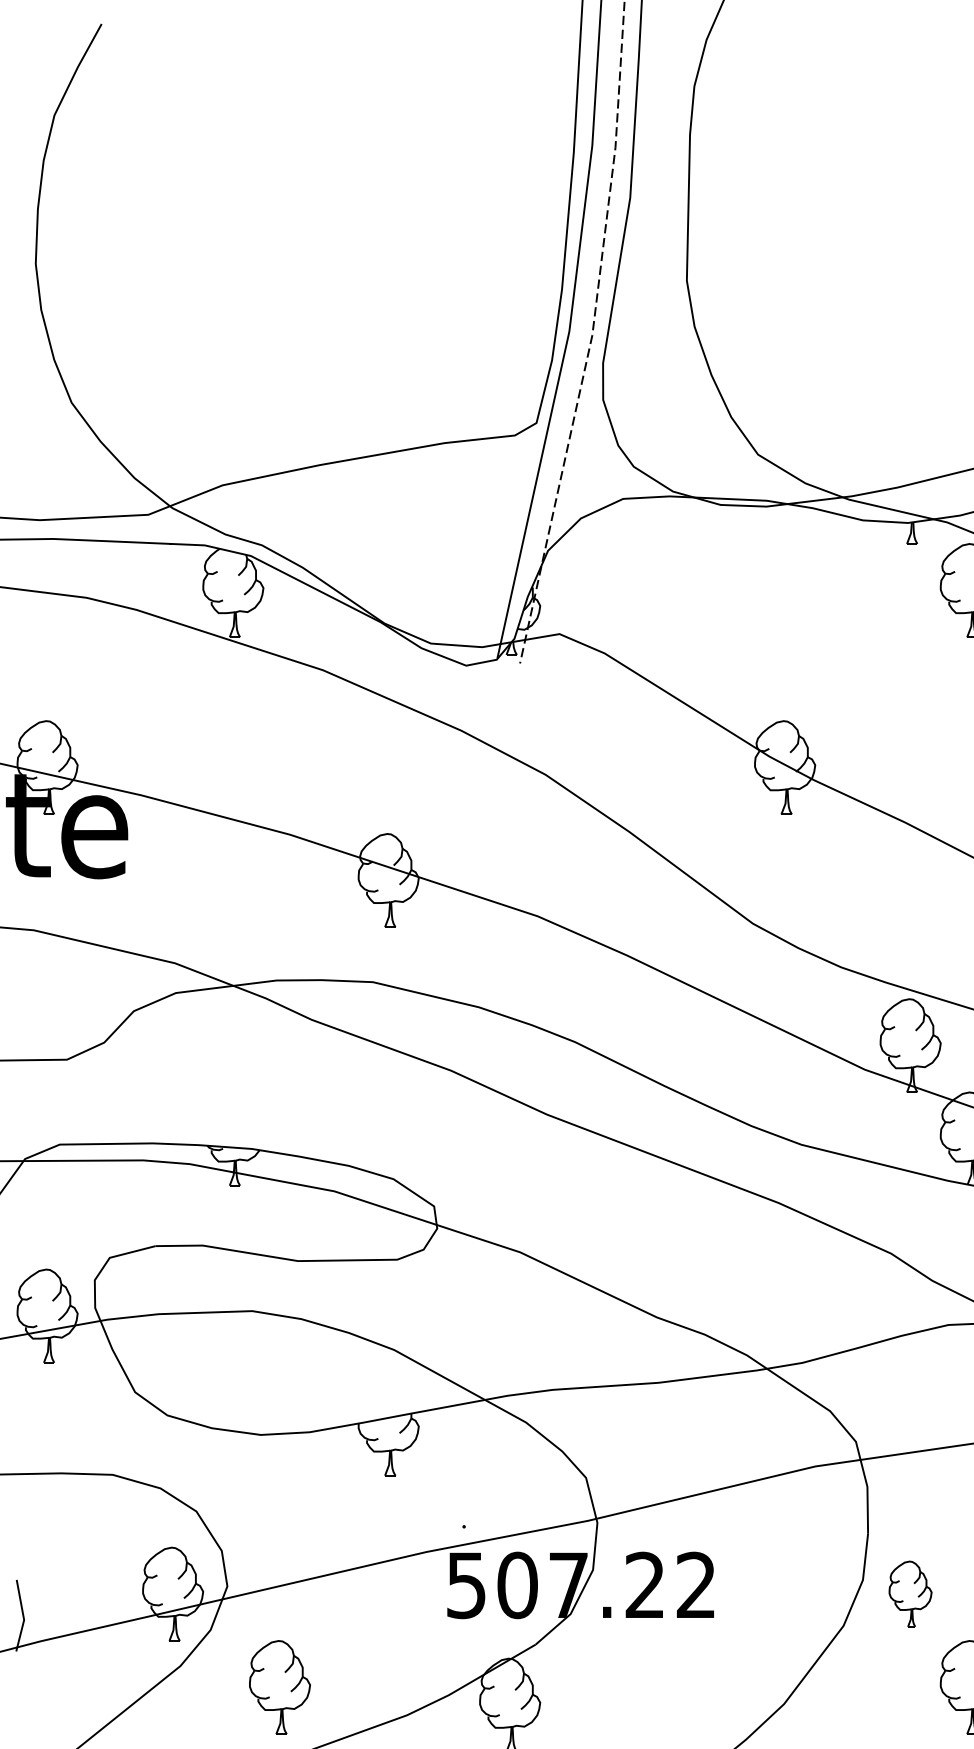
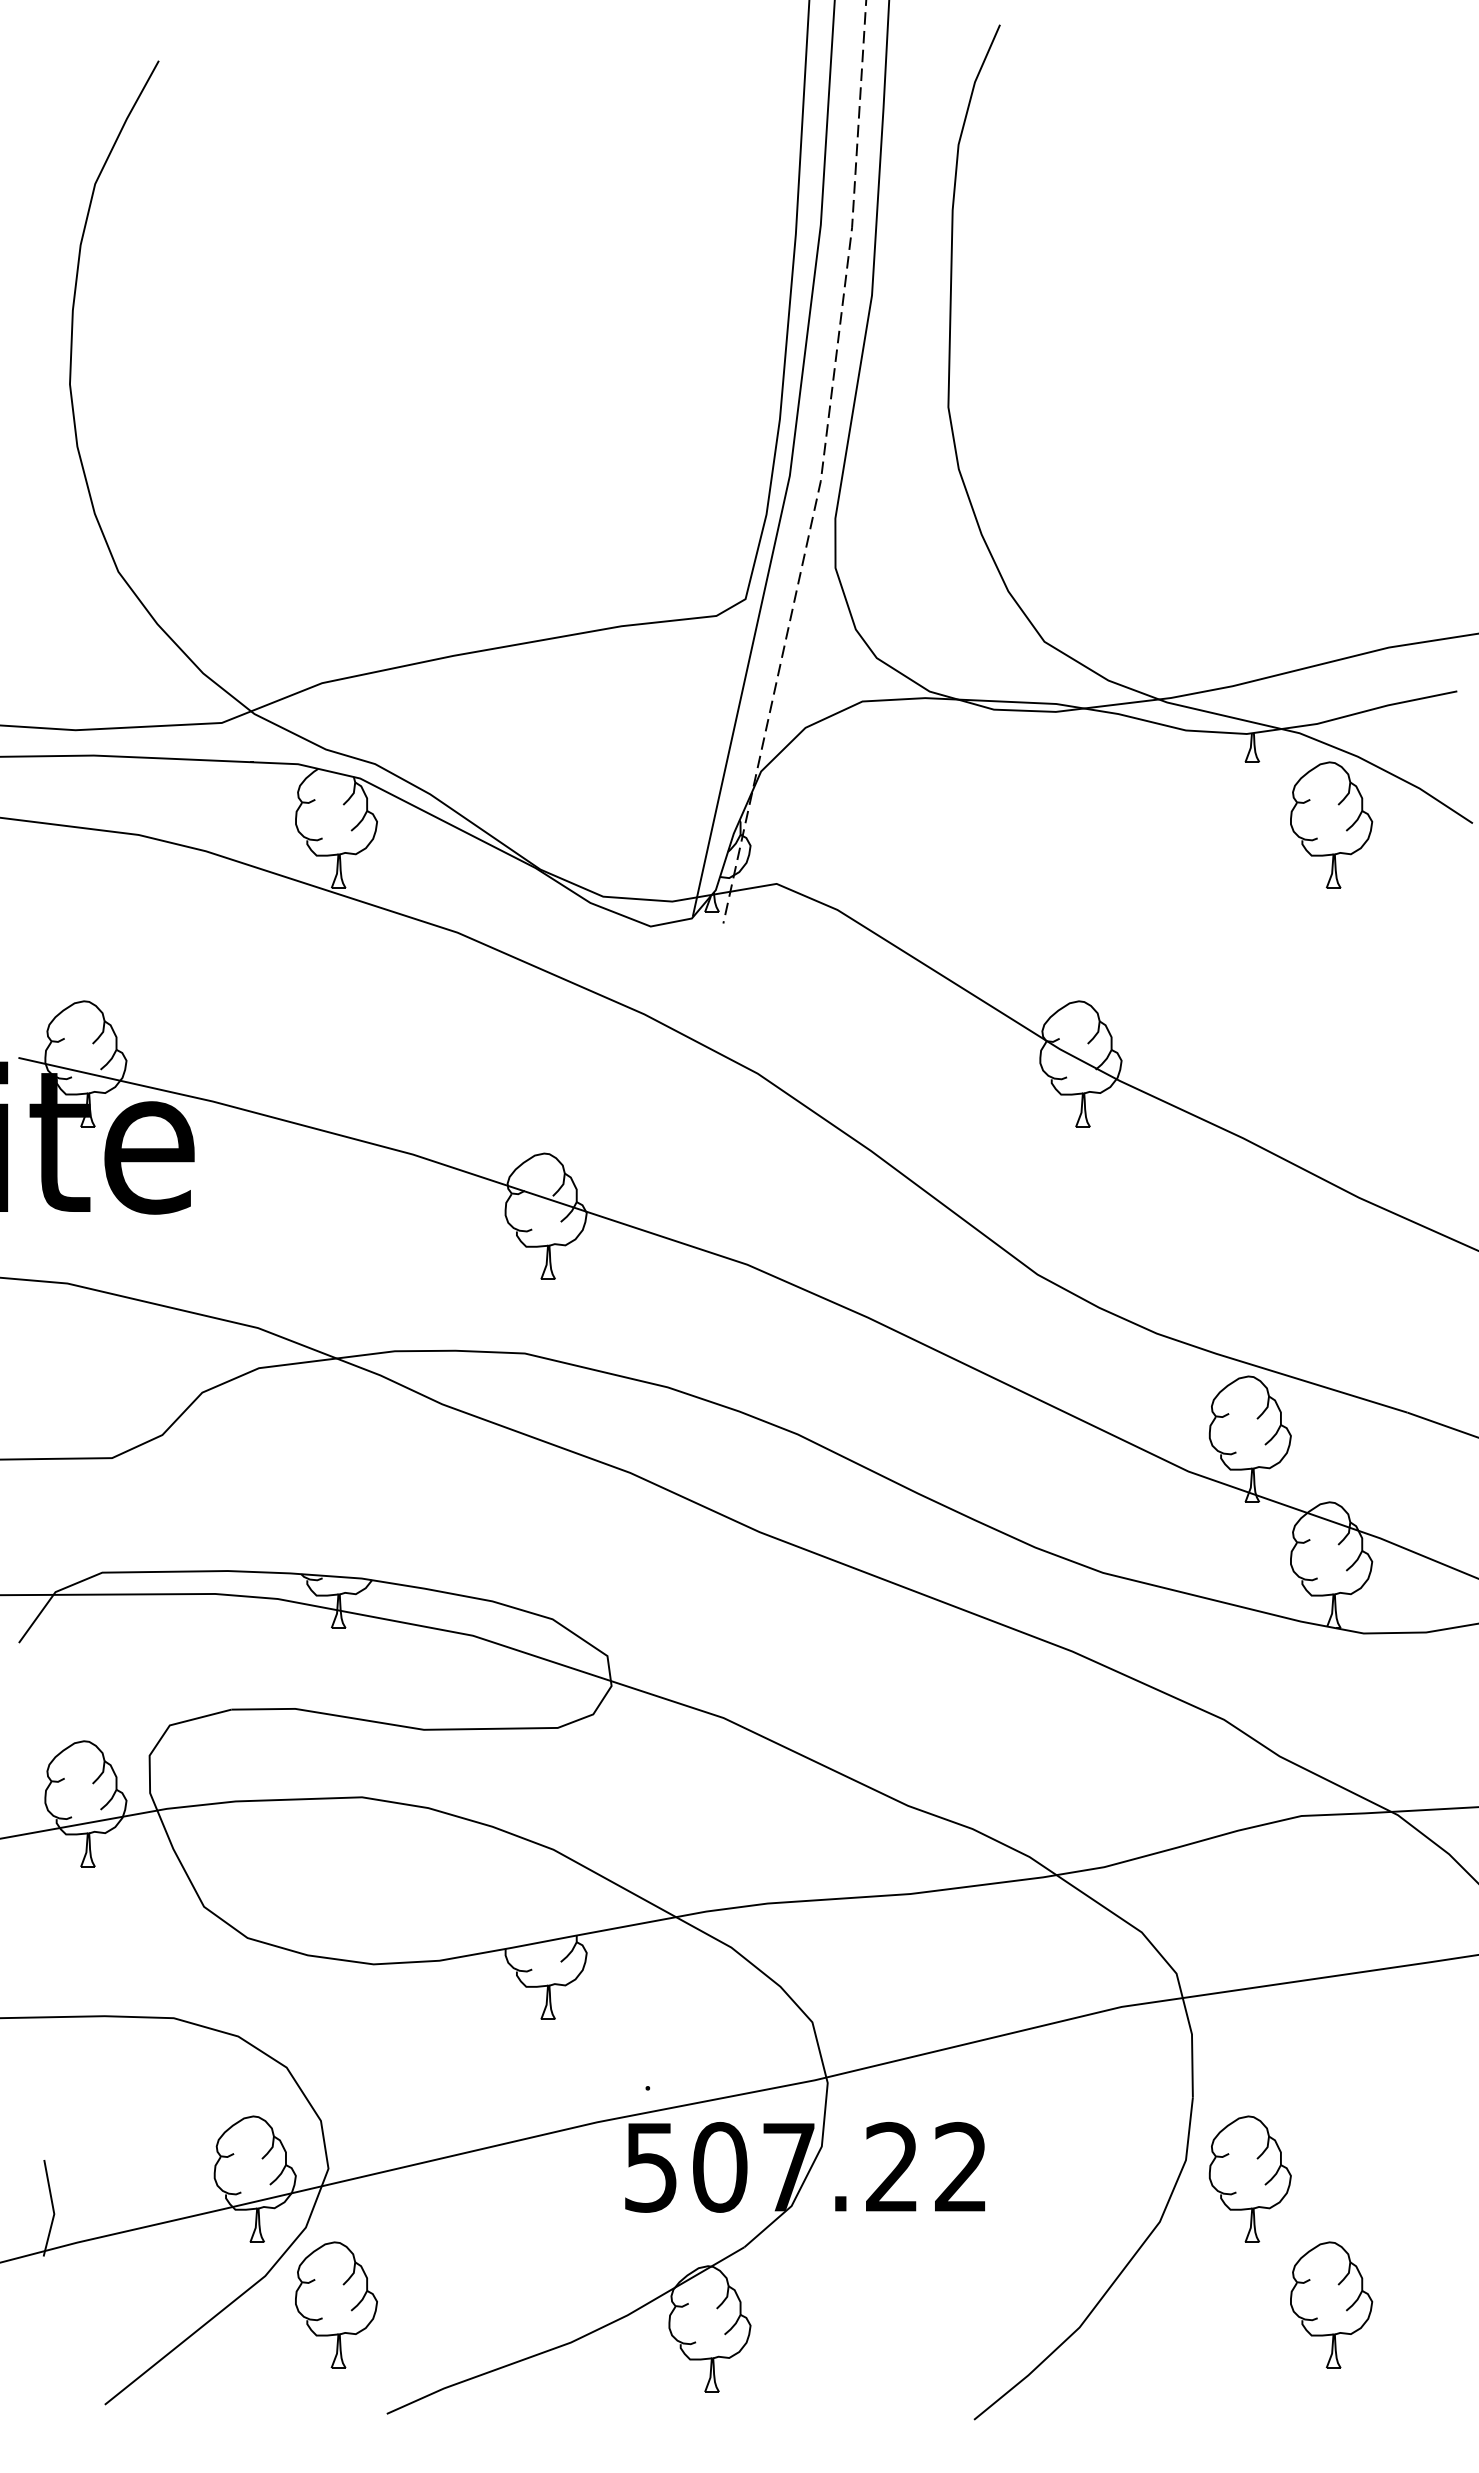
part: (910, 1593) -> (1249, 2178), size x1.43
part: (280, 1687) -> (336, 2304), moved

